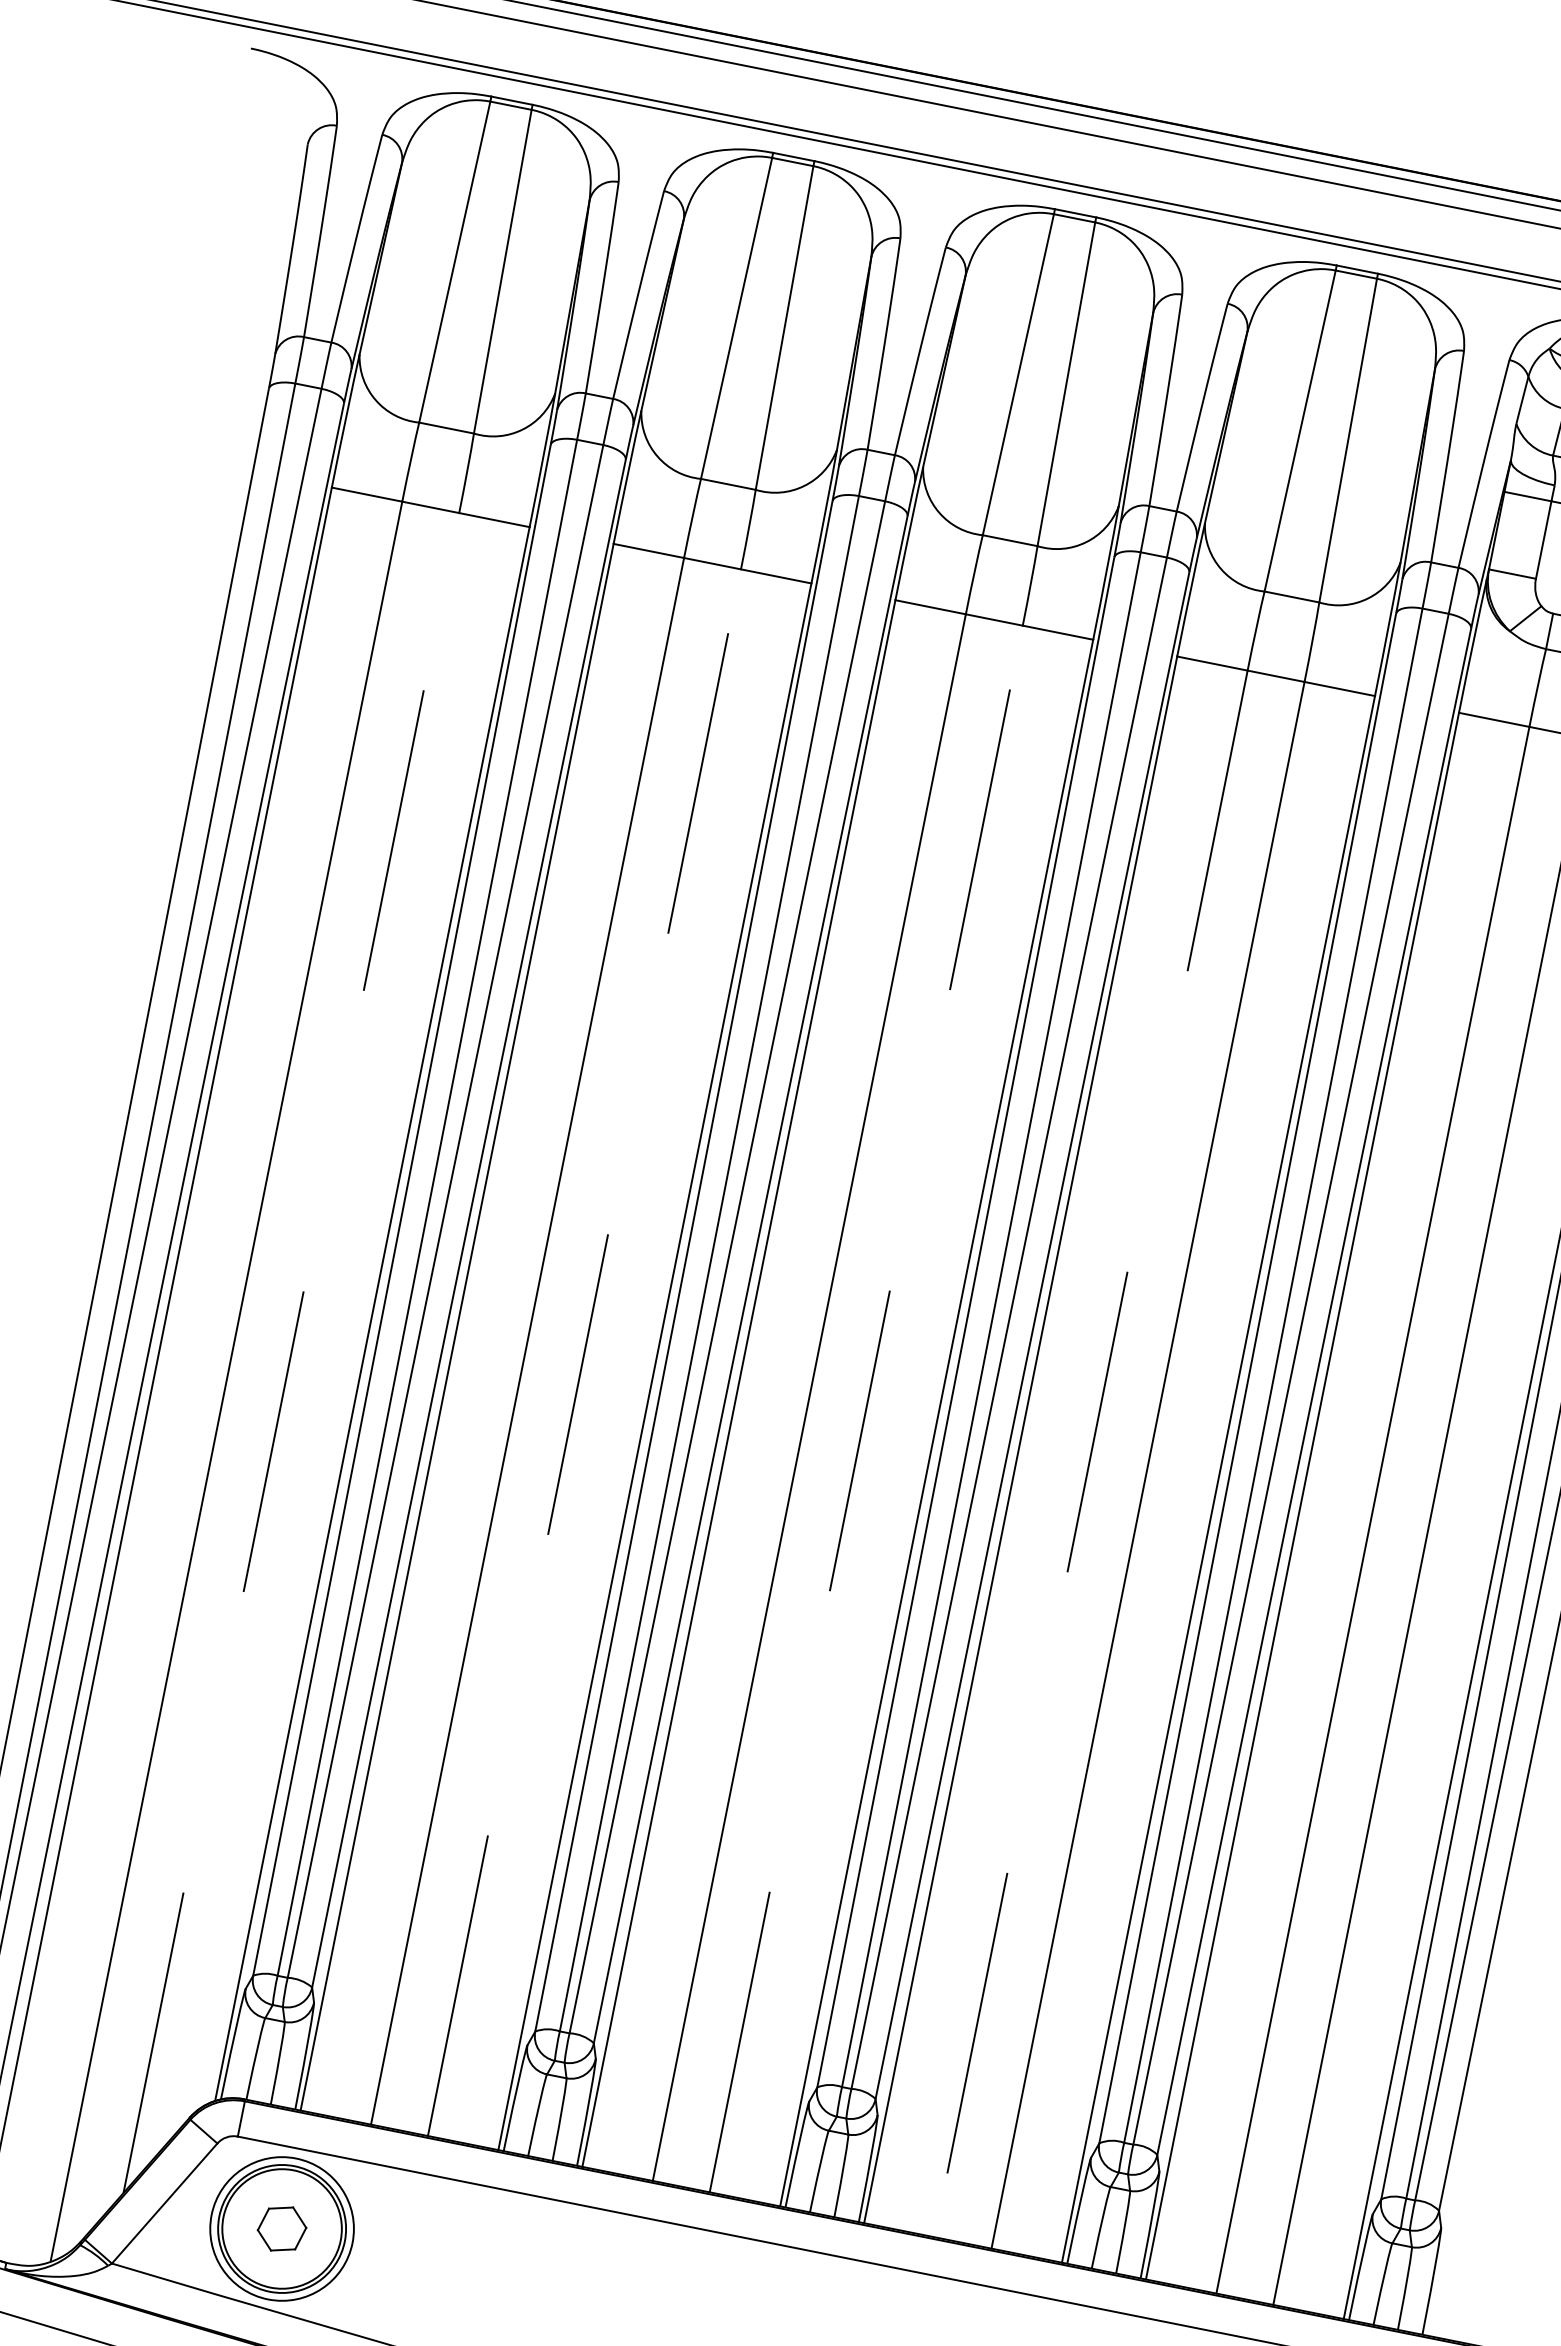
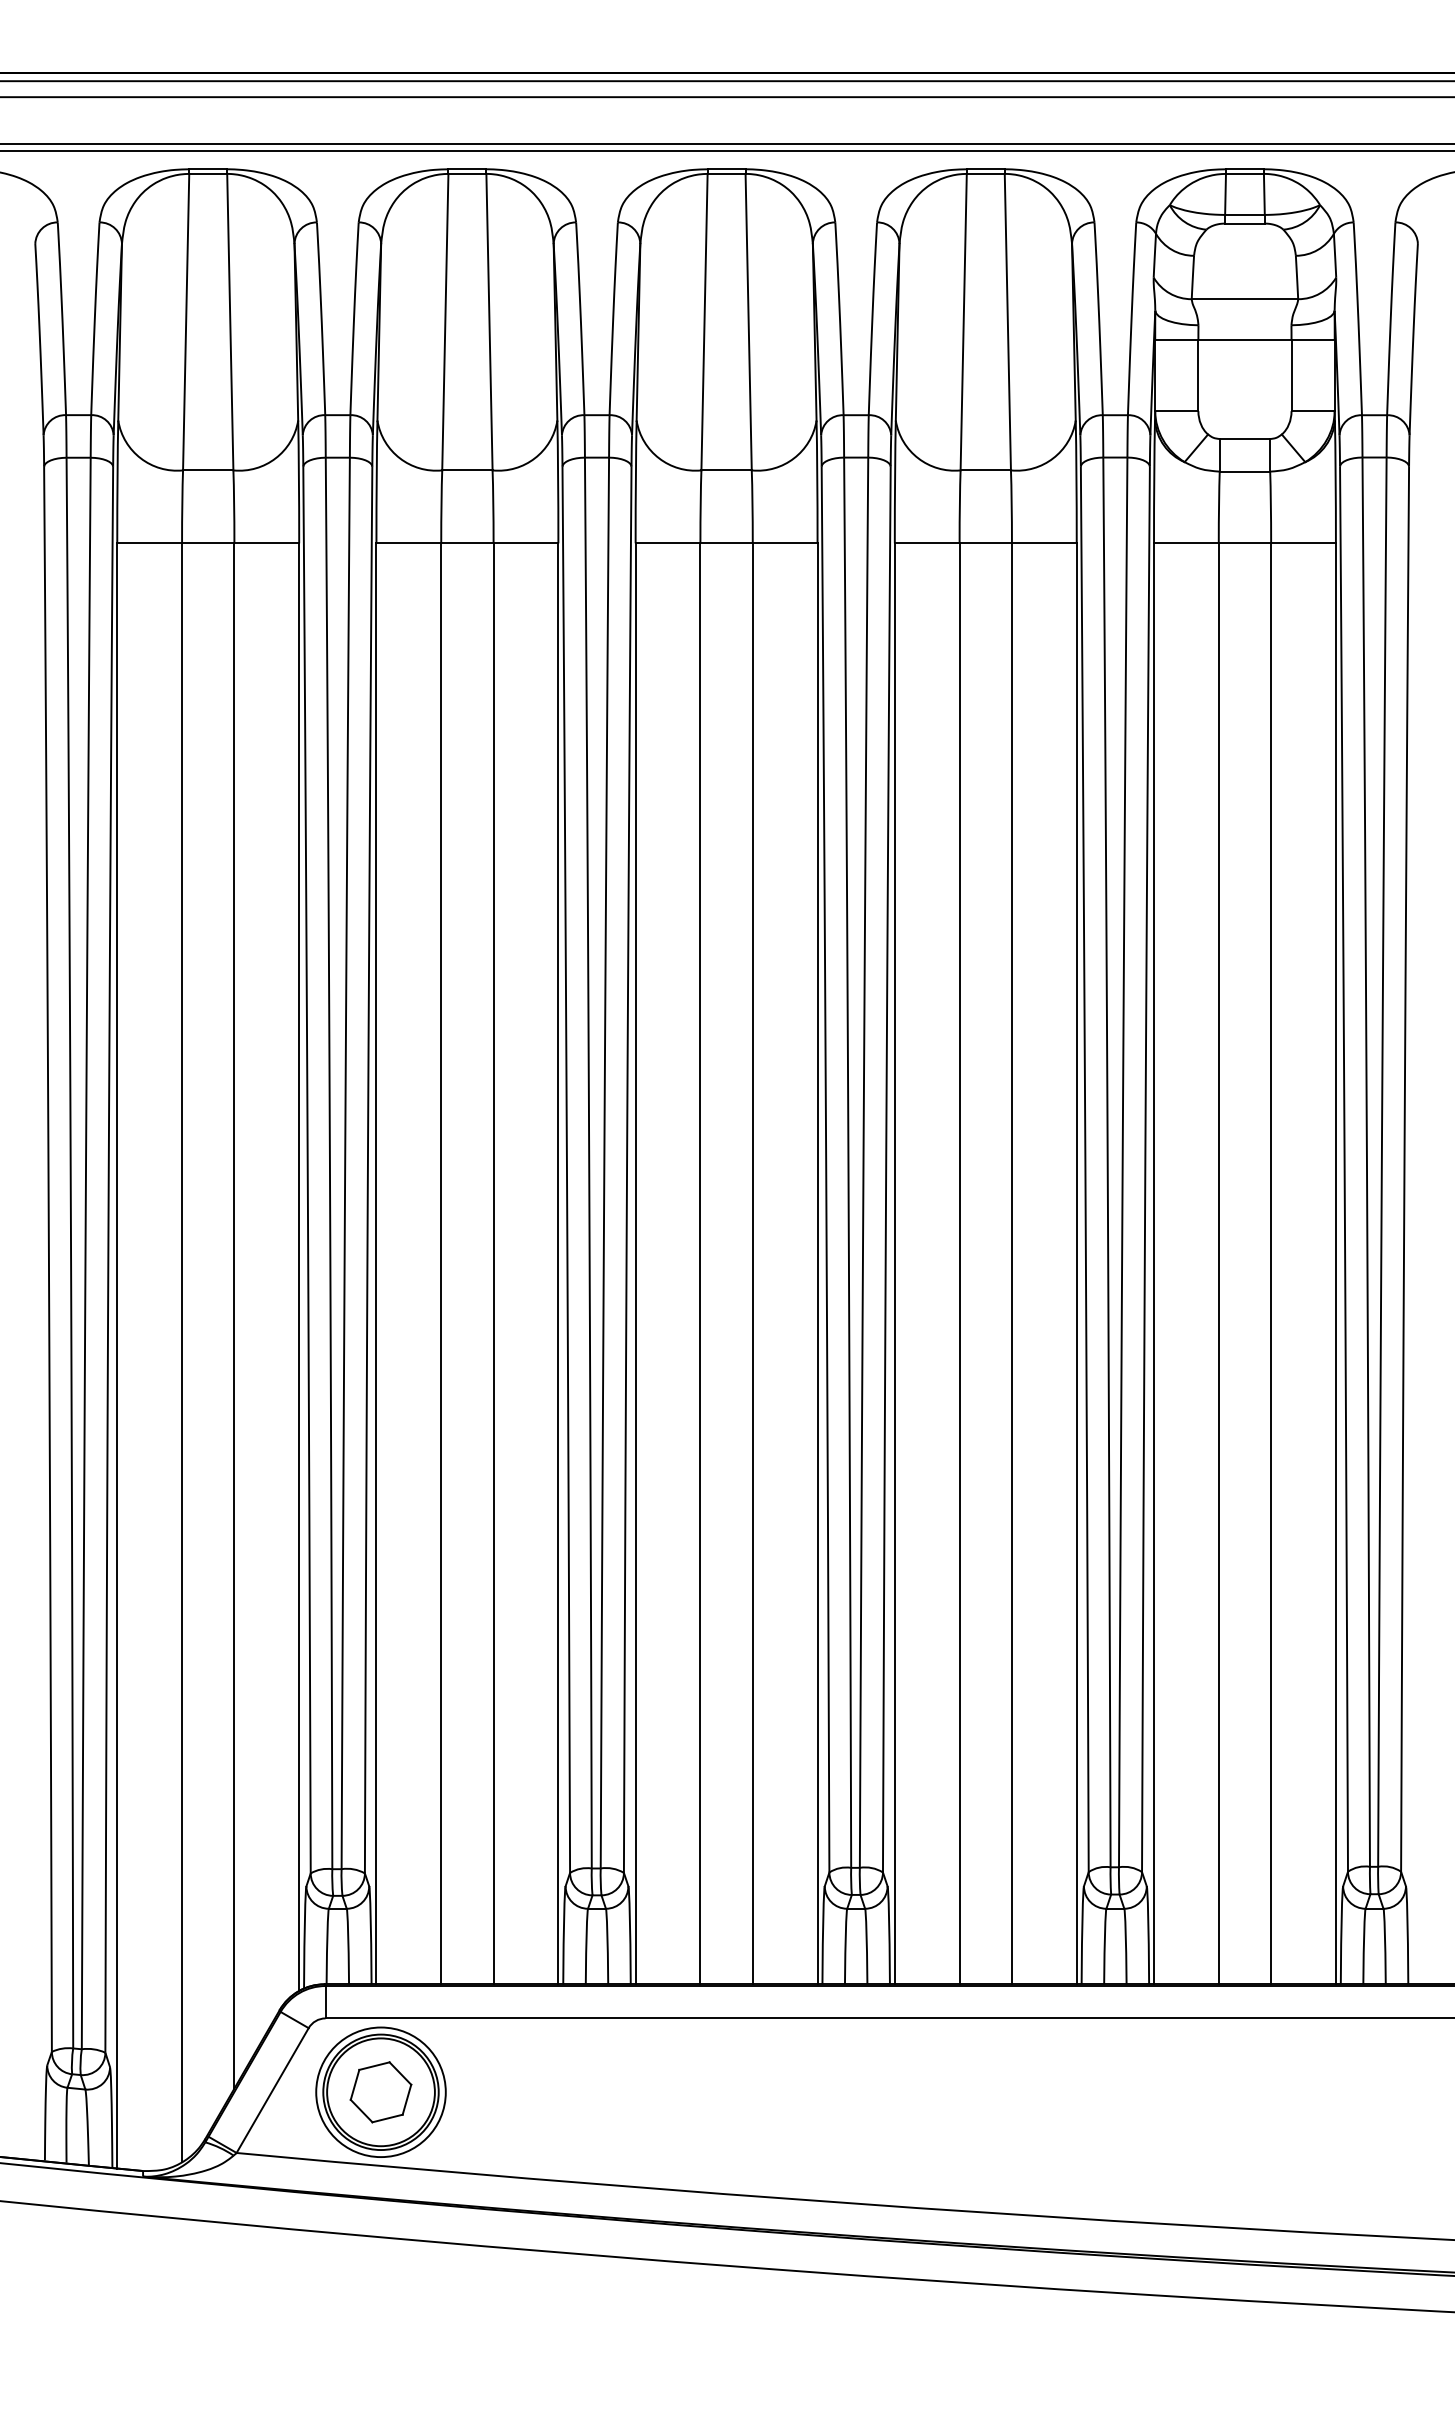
line: (291, 1352) -> (234, 1315), dashed -> solid
line: (584, 1352) -> (493, 1263), dashed -> solid
line: (866, 1408) -> (752, 1263), dashed -> solid
line: (1090, 1454) -> (959, 1264), dashed -> solid
part: (281, 2229) -> (380, 2092), size x1.43

